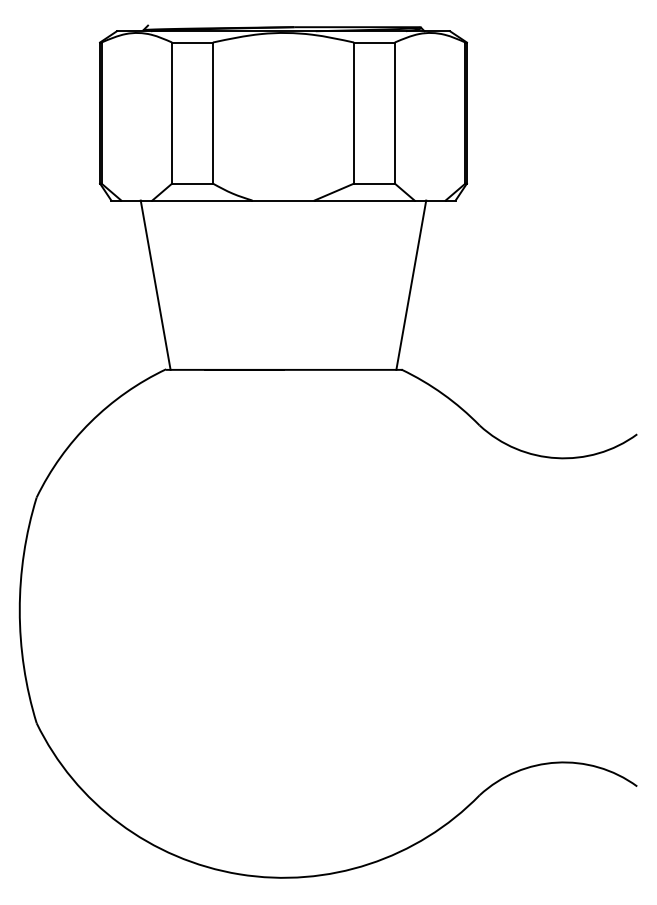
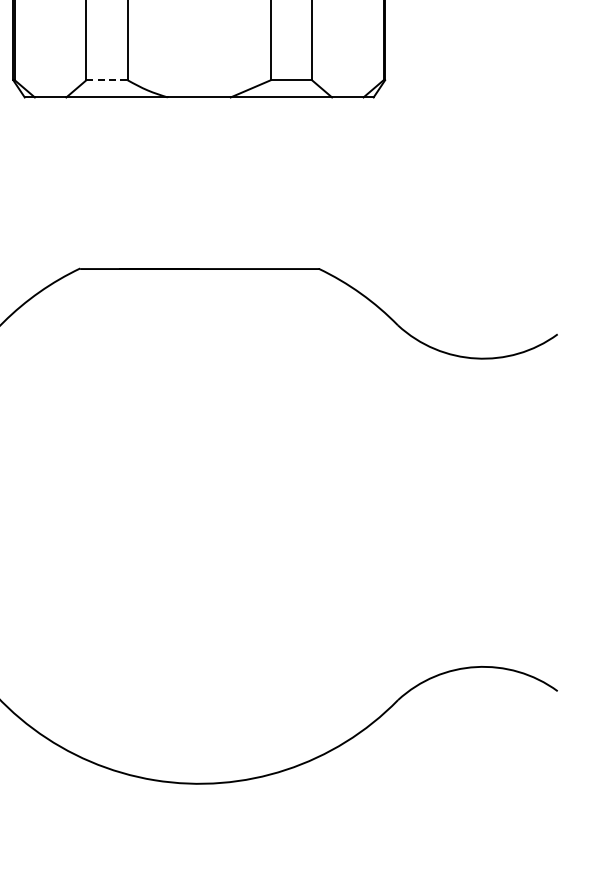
line: (193, 183) -> (108, 80), solid -> dashed
line: (155, 284) -> (69, 182), removed
line: (411, 284) -> (328, 182), removed

